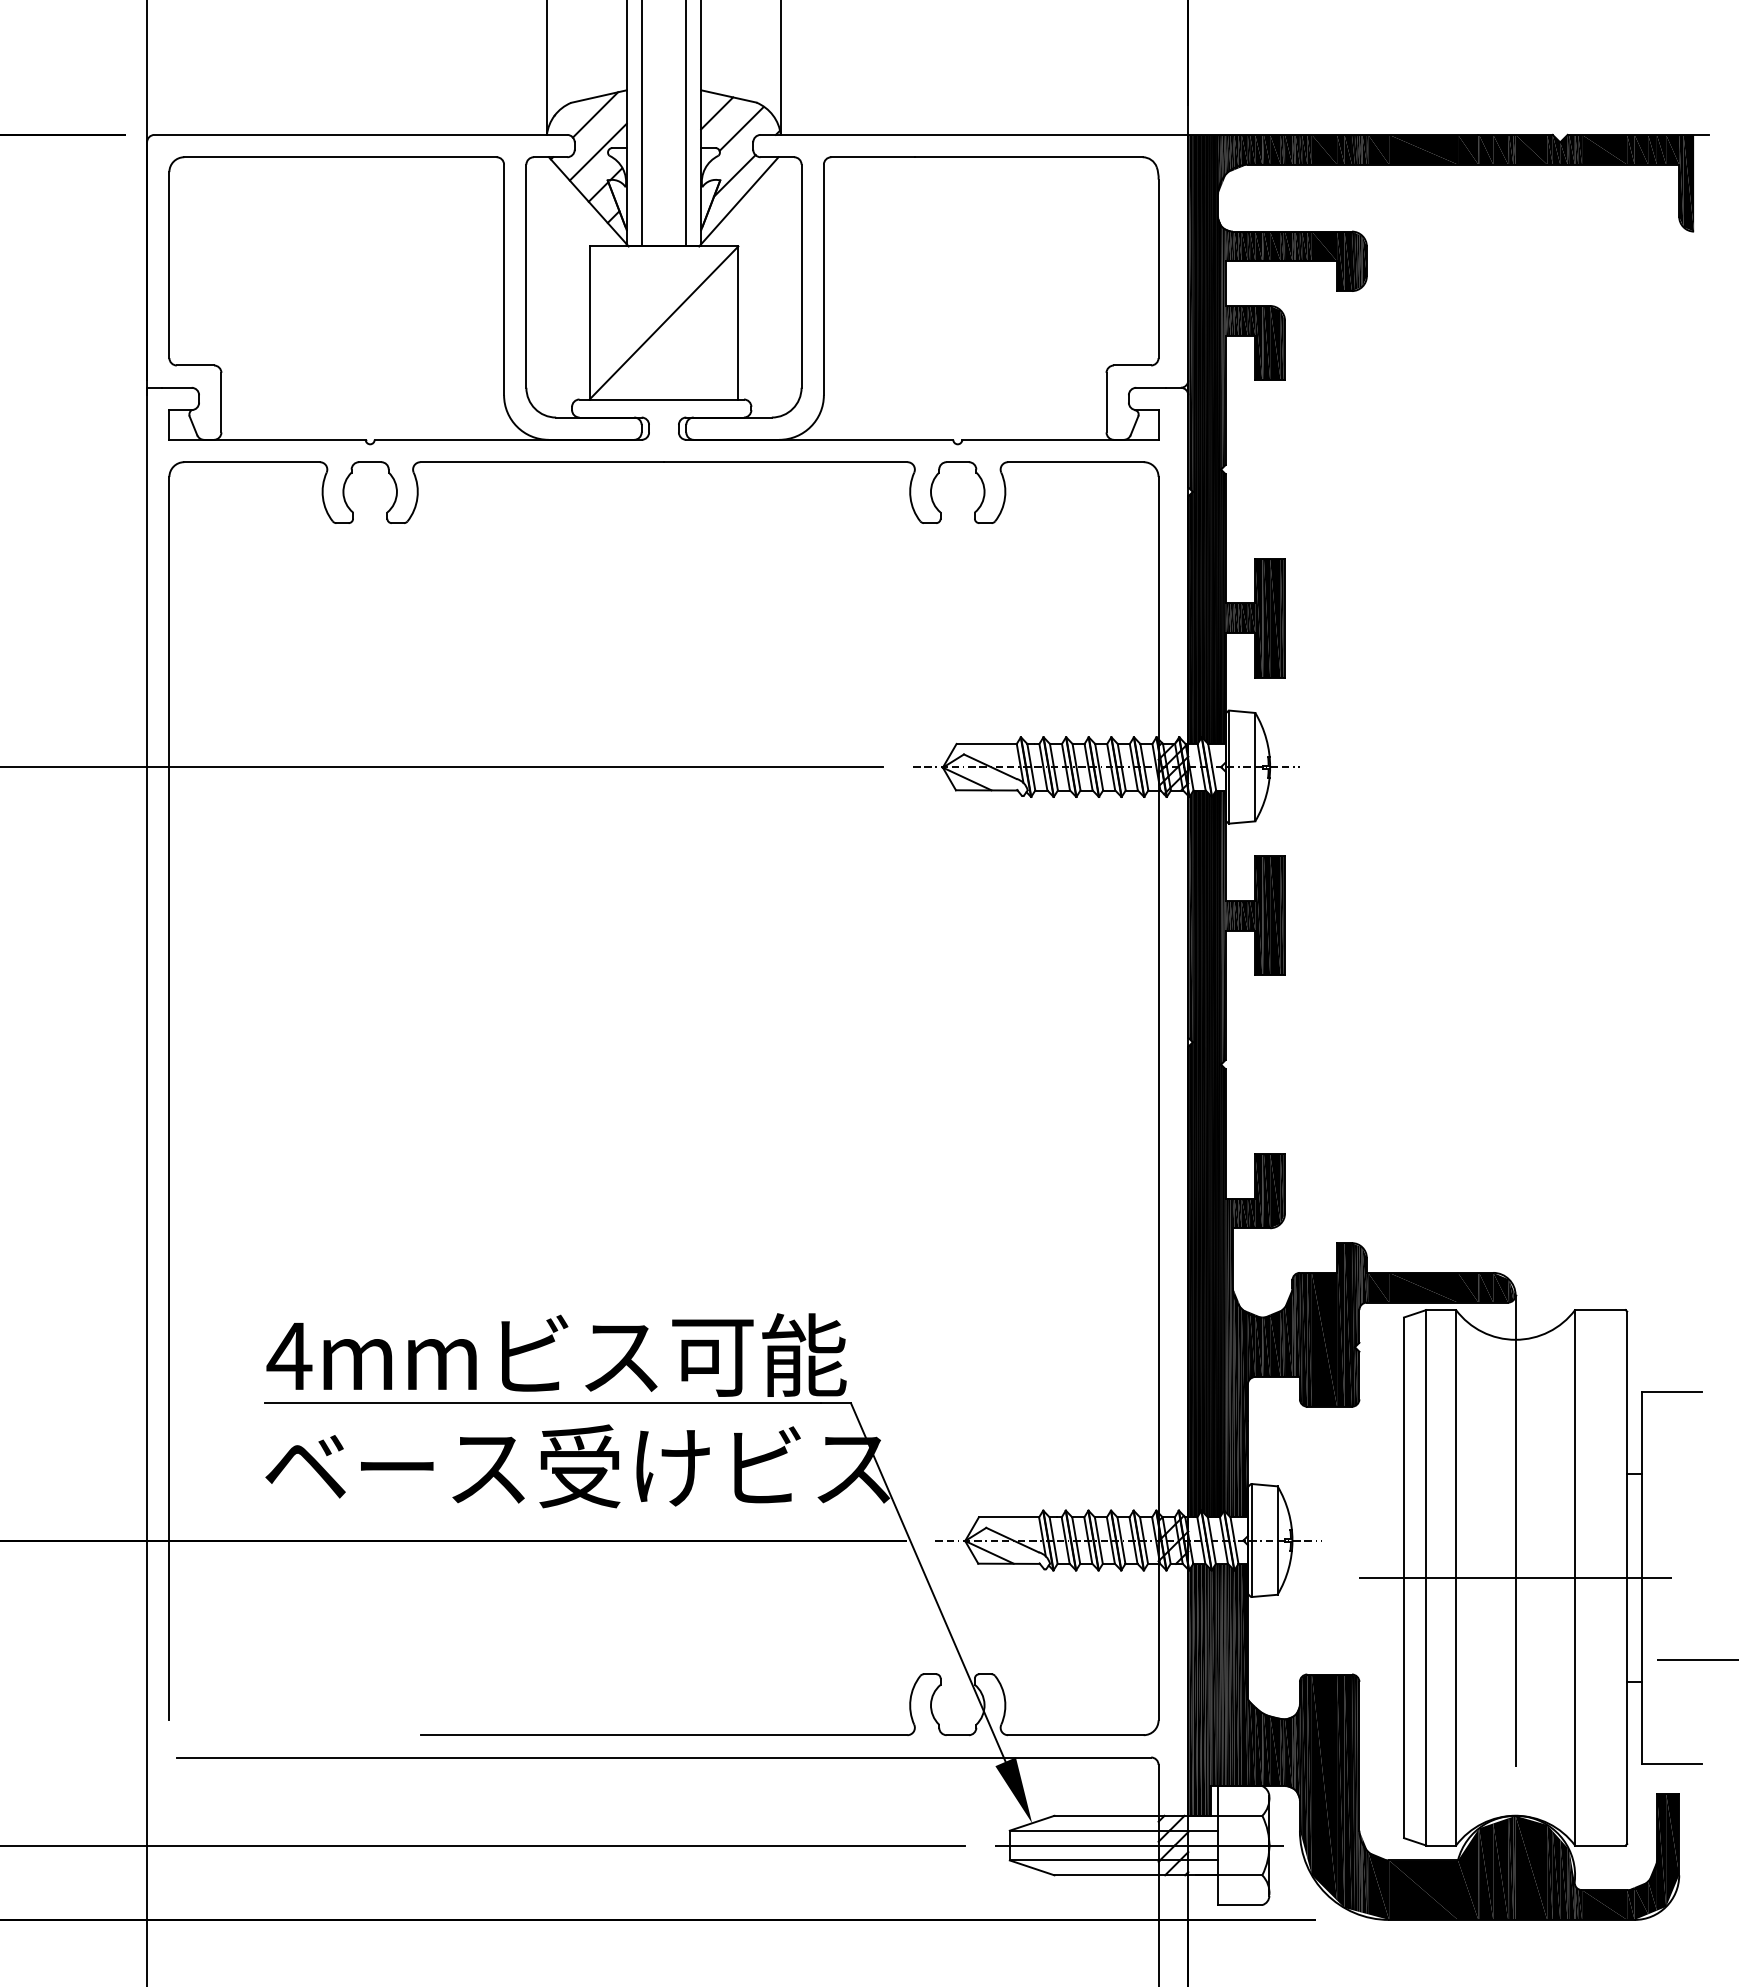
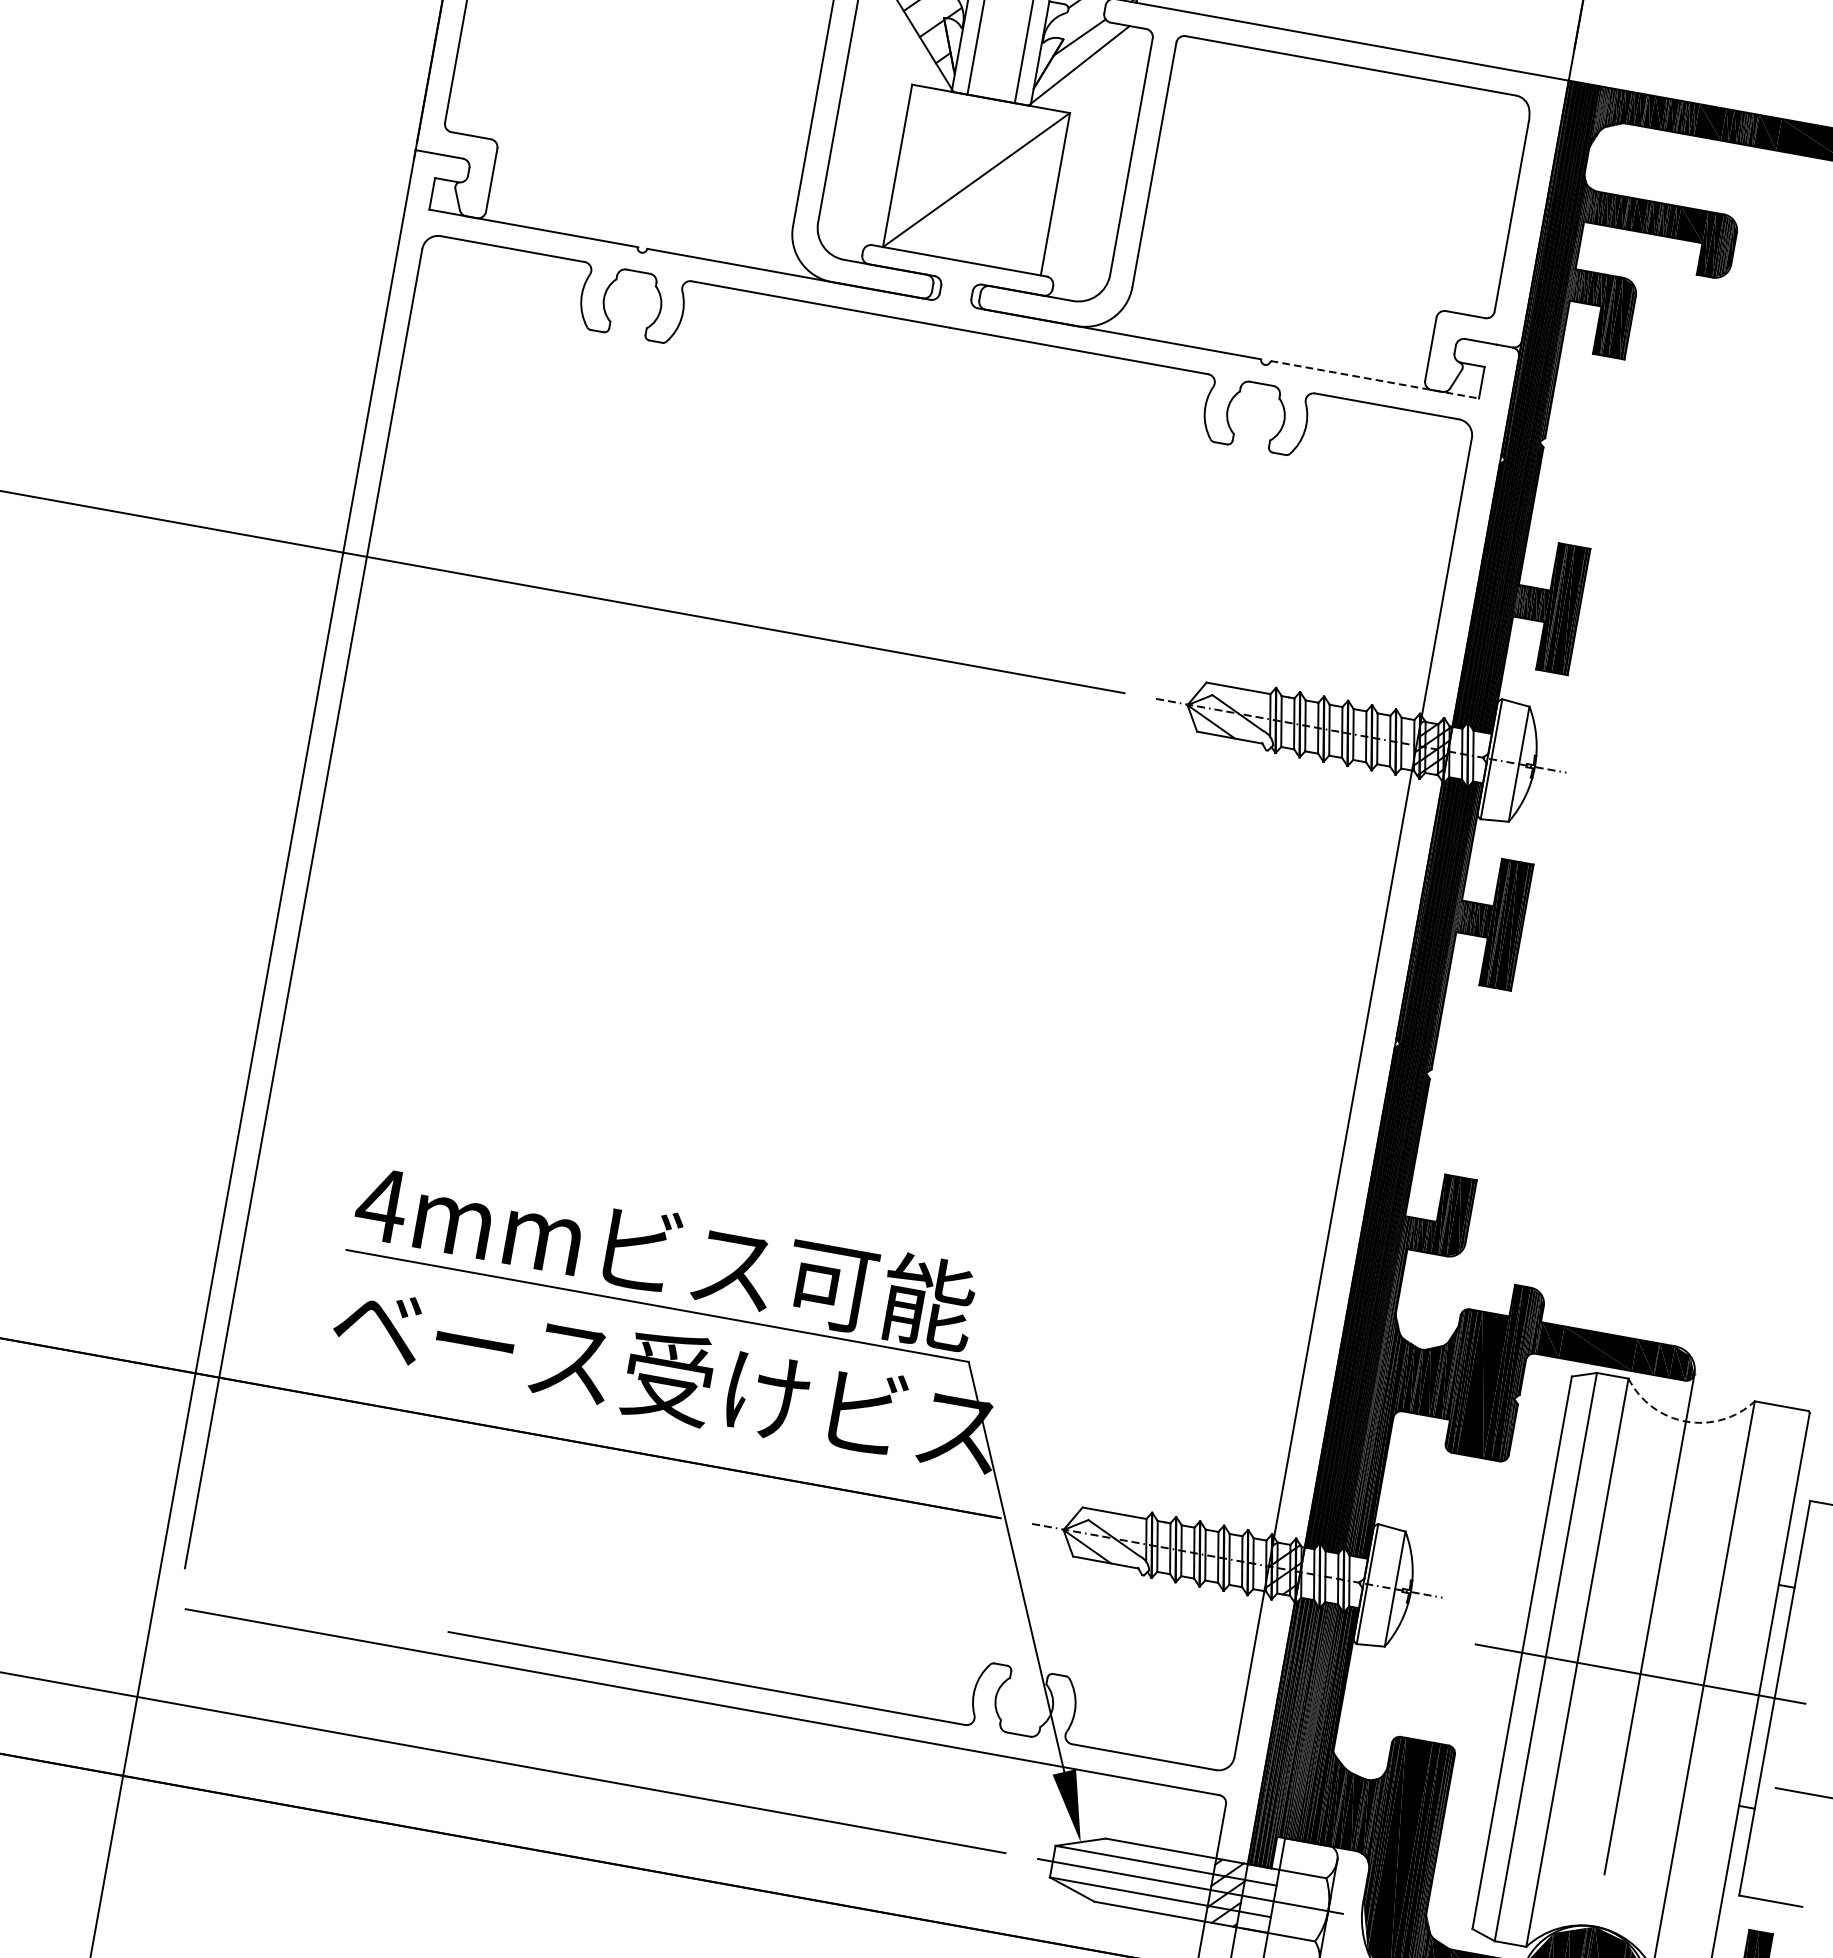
line: (1060, 439) -> (1374, 379), solid -> dashed
arc: (1515, 1339) -> (1685, 1421), solid -> dashed

